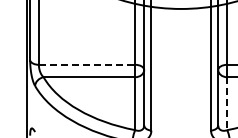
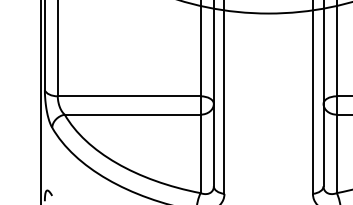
line: (87, 64) -> (129, 95), dashed -> solid
line: (227, 104) -> (337, 155), dashed -> solid

